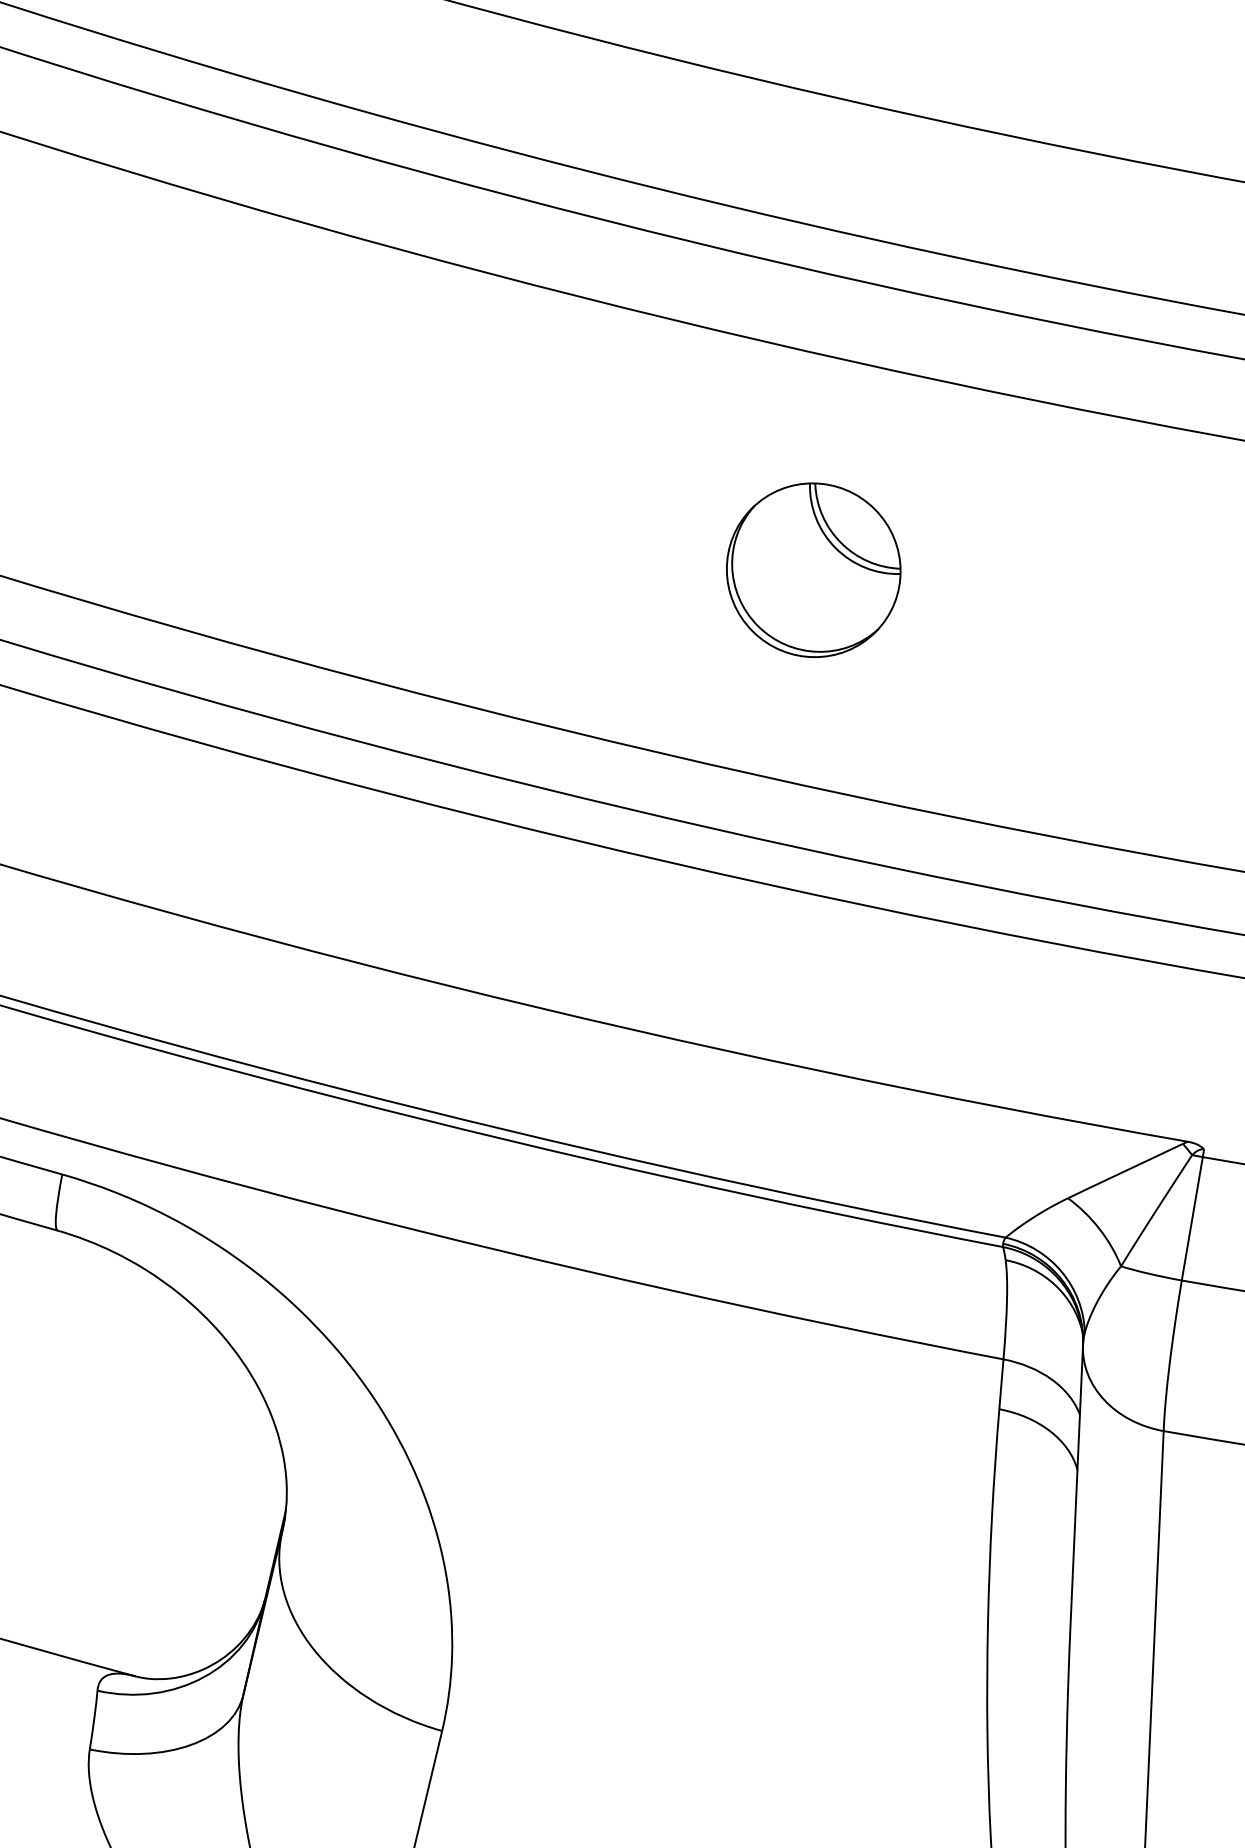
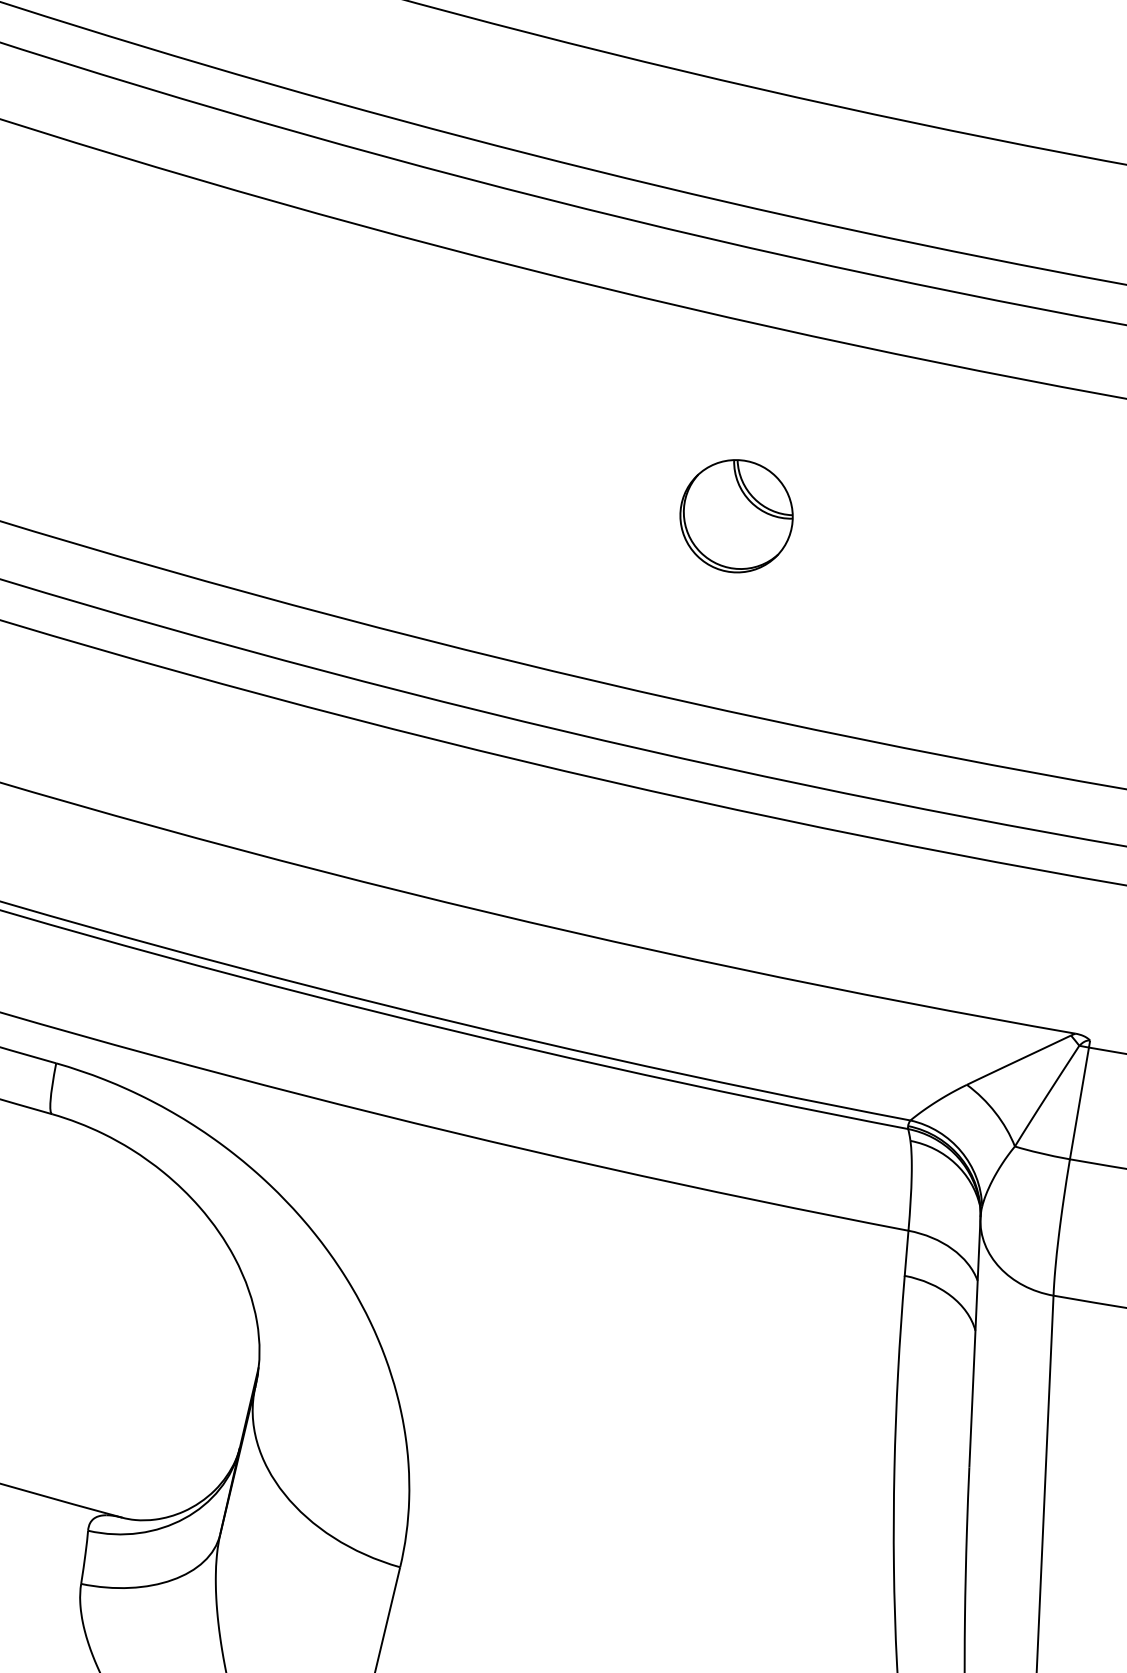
part: (813, 570) -> (736, 516), size x0.71

